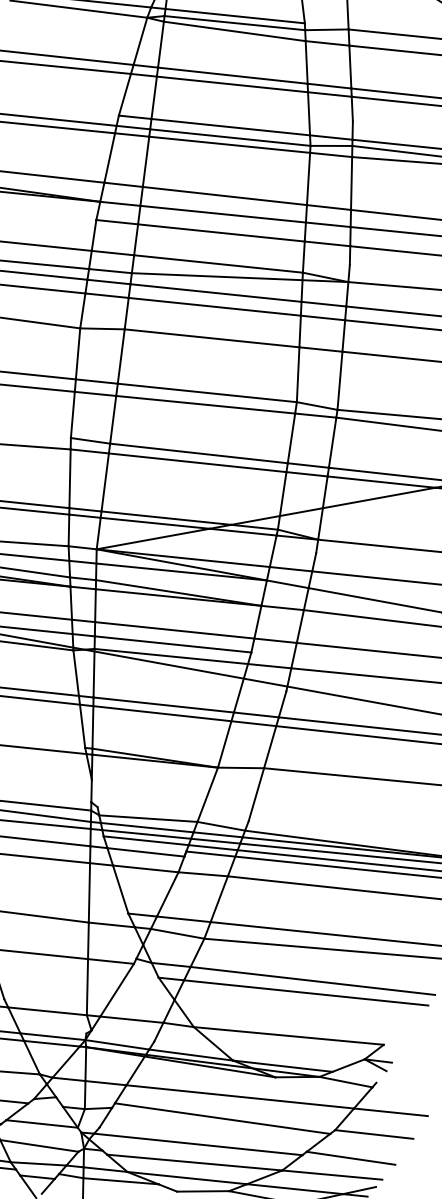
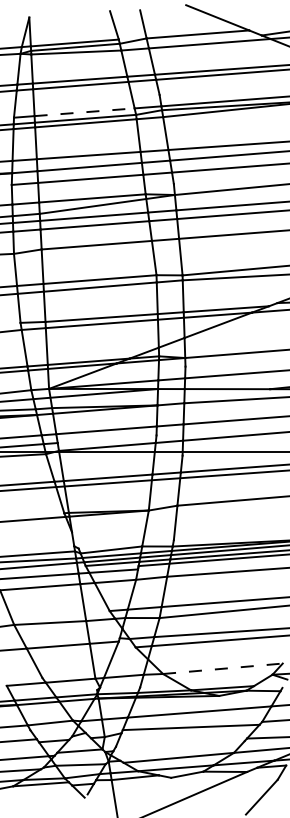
line: (232, 127) -> (85, 112), solid -> dashed
line: (172, 644) -> (106, 439), removed
line: (289, 1035) -> (223, 668), solid -> dashed
line: (197, 1144) -> (178, 746), removed

